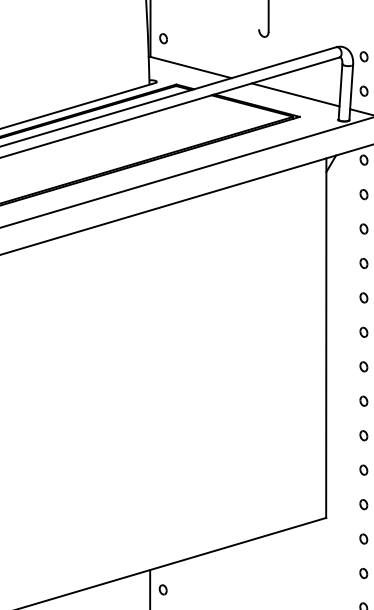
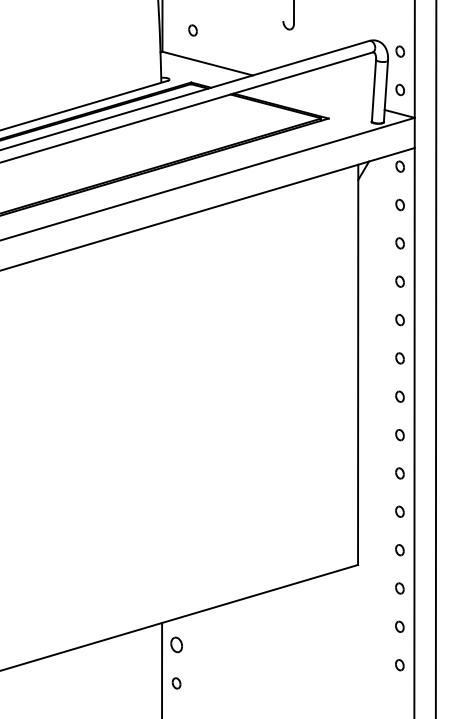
part: (163, 38) -> (192, 30), moved
line: (295, 94) -> (323, 93), removed
part: (163, 590) -> (176, 645), size x1.4

